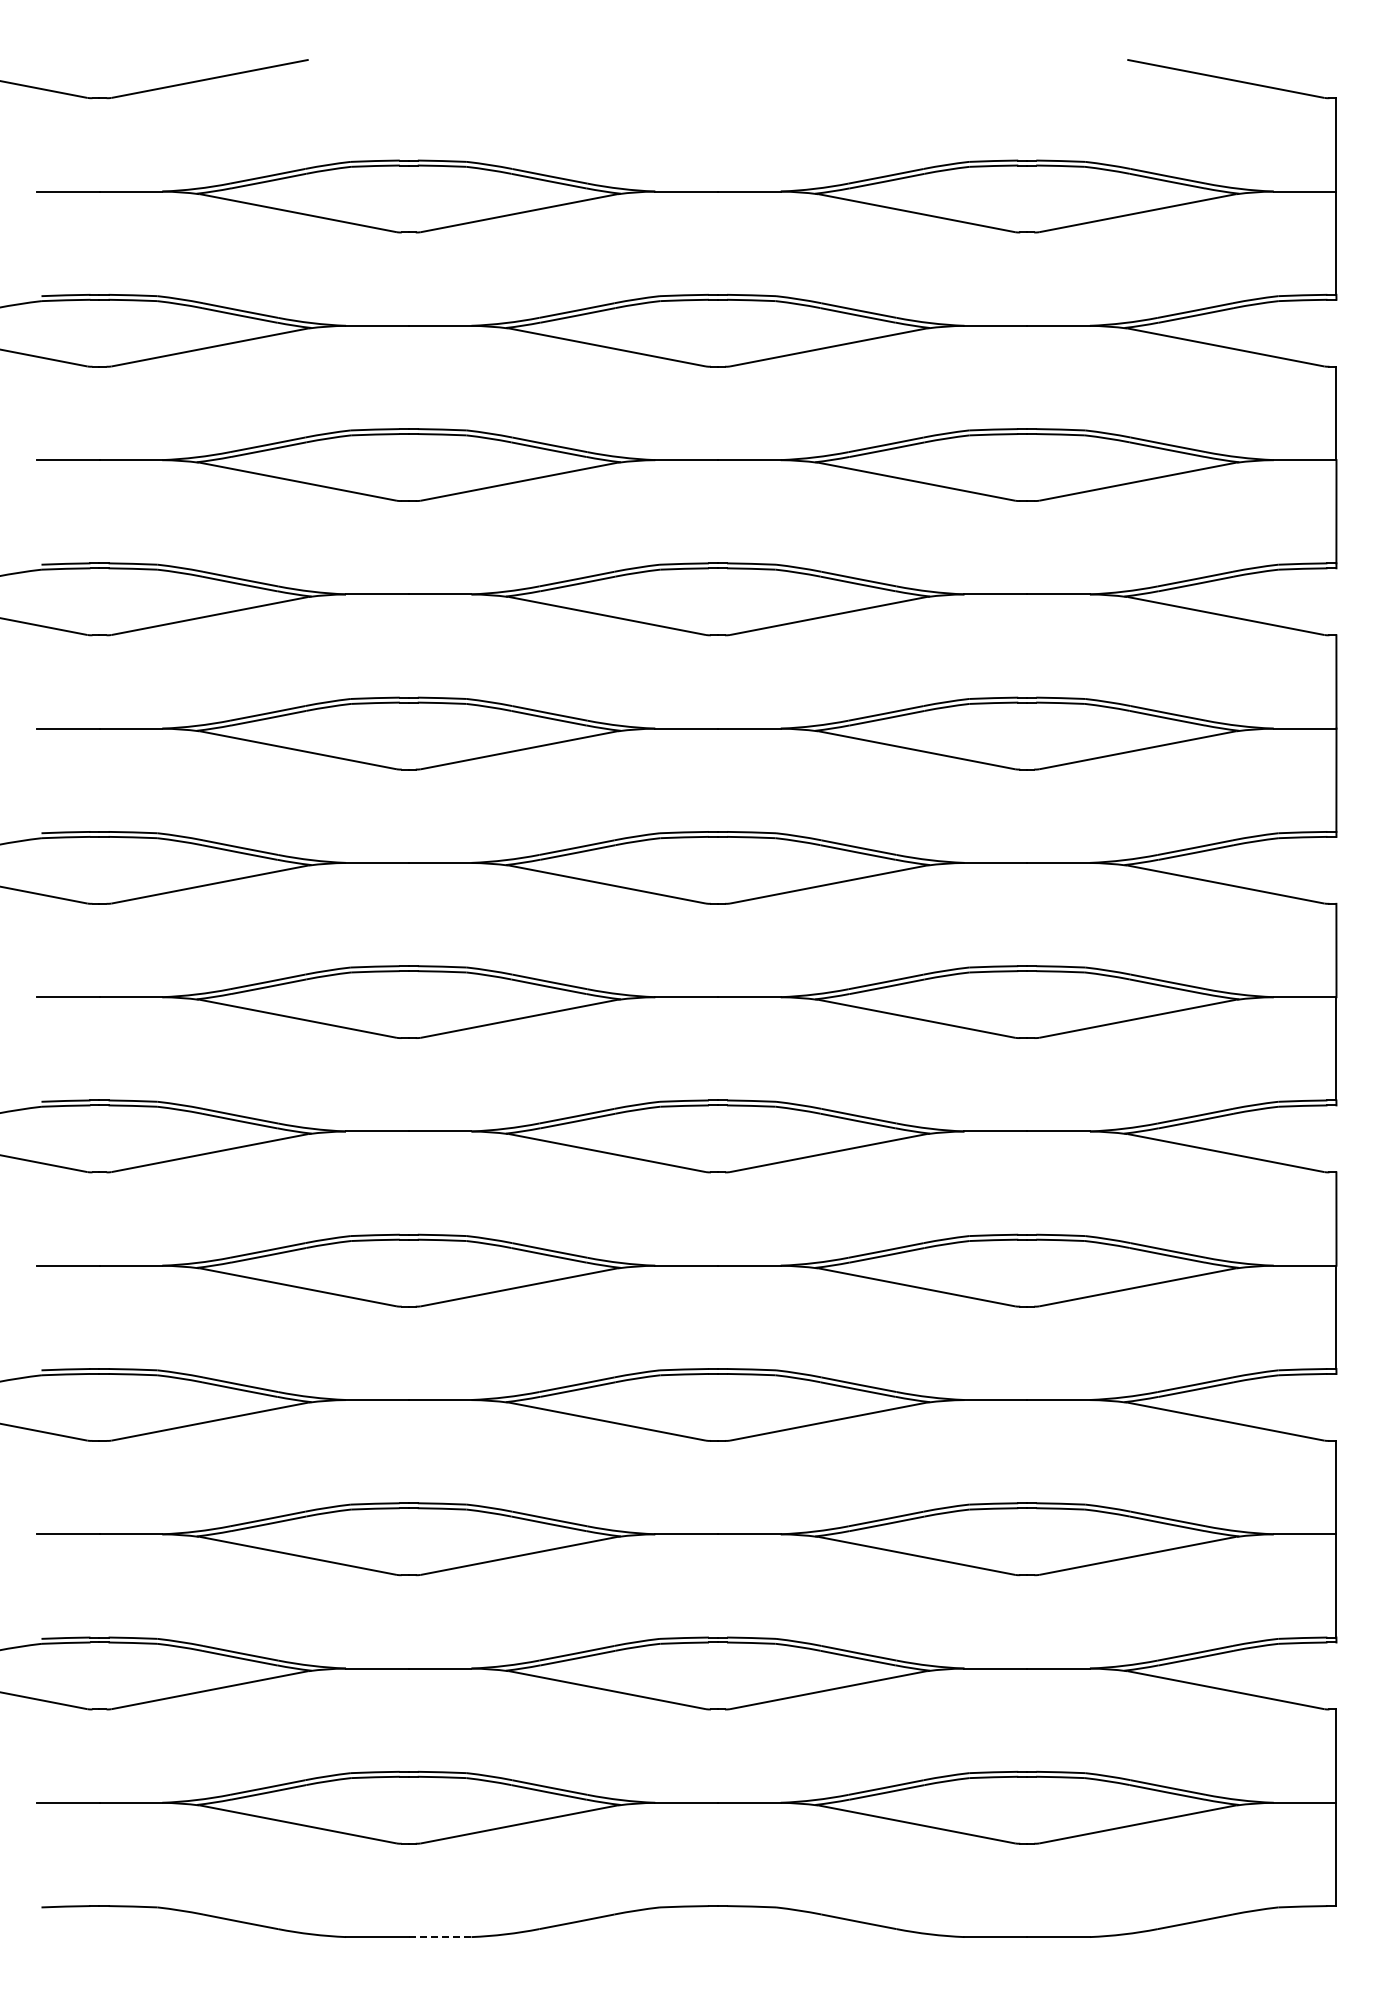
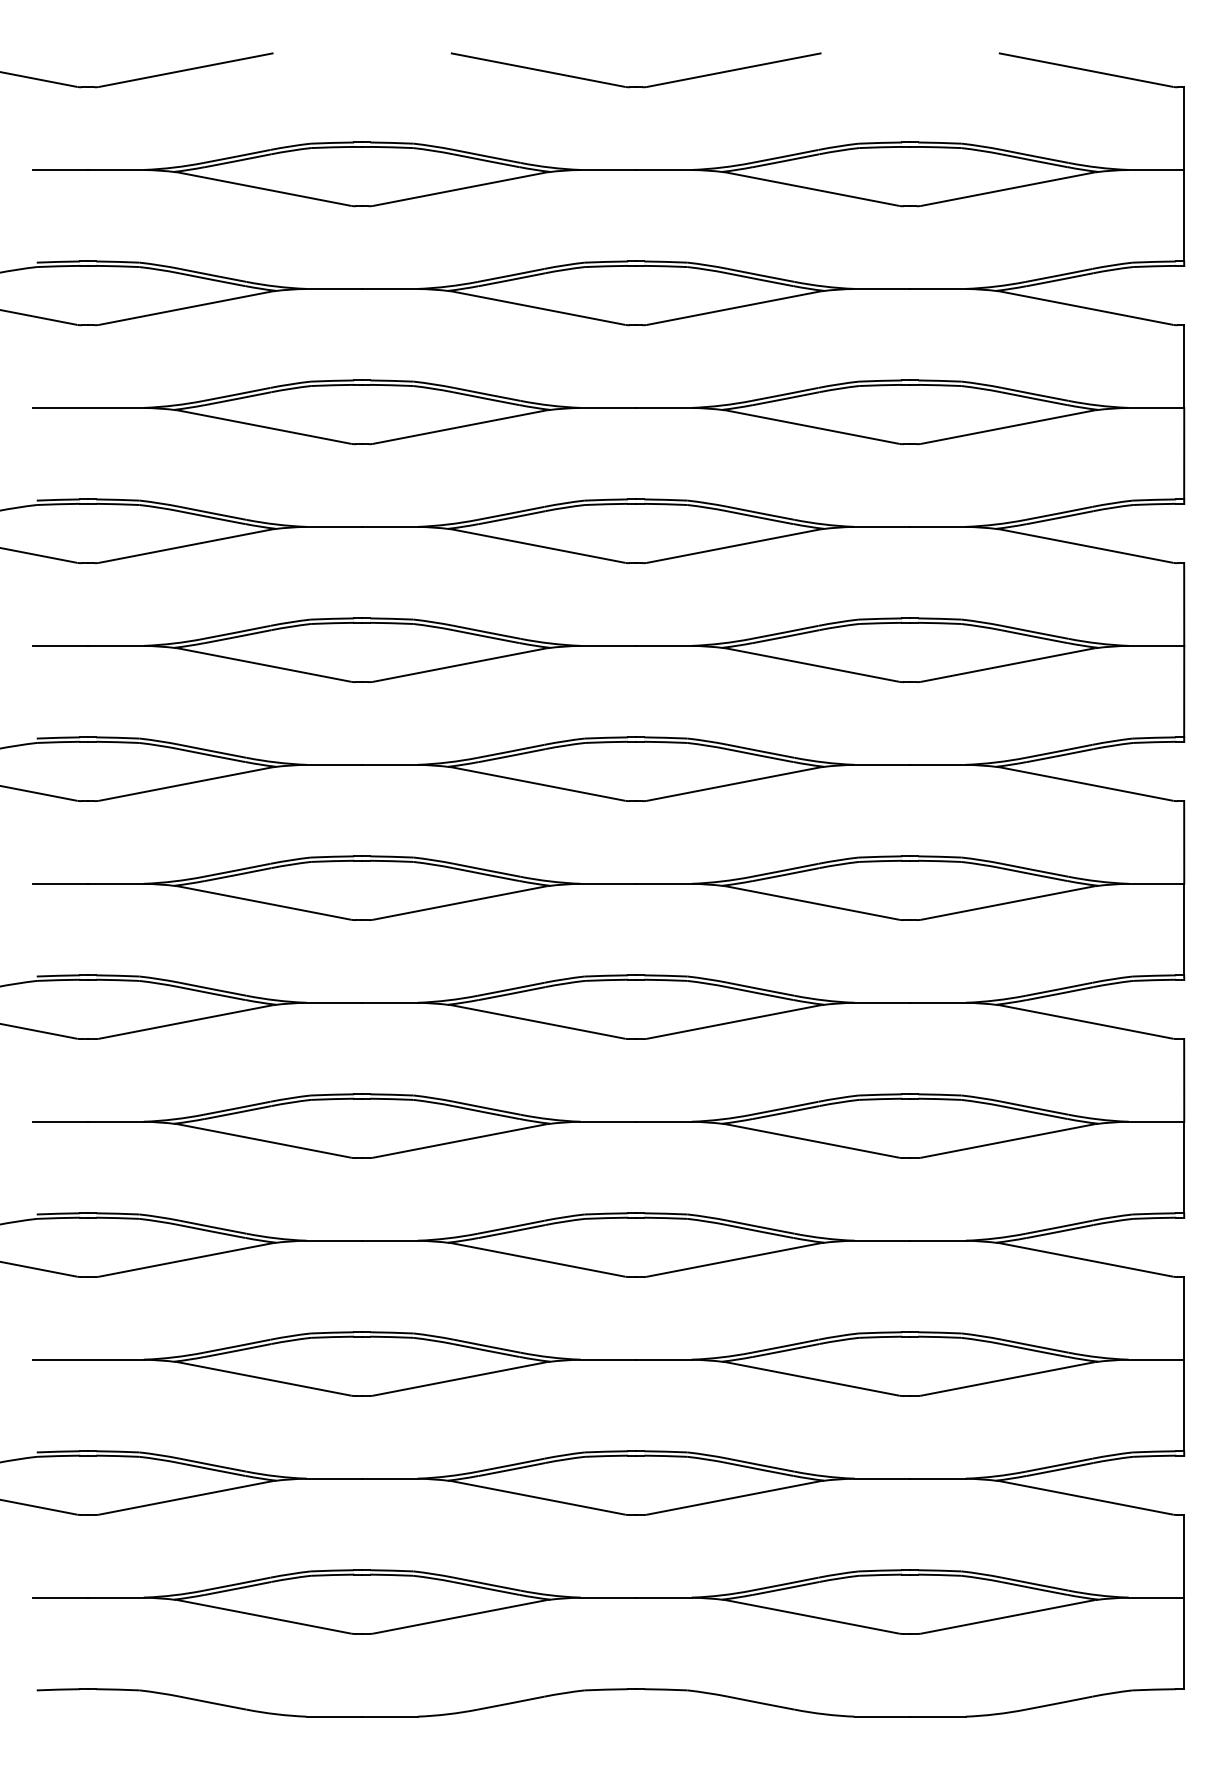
part: (717, 97) -> (635, 86), added
line: (439, 1937) -> (389, 1717), dashed -> solid

